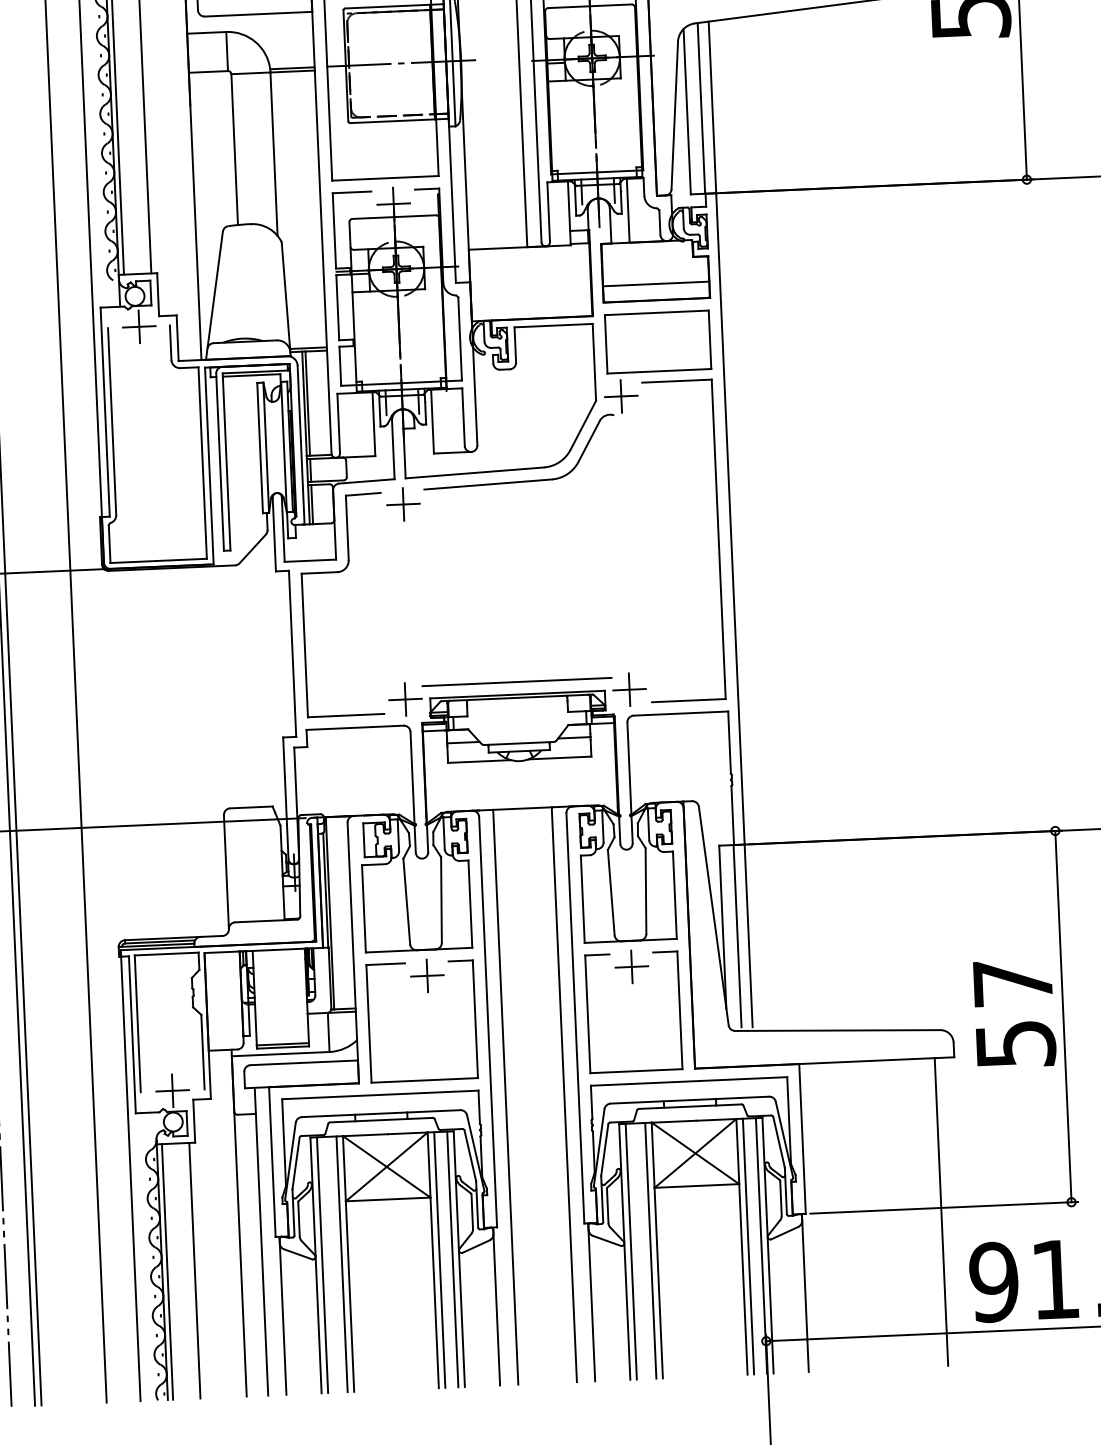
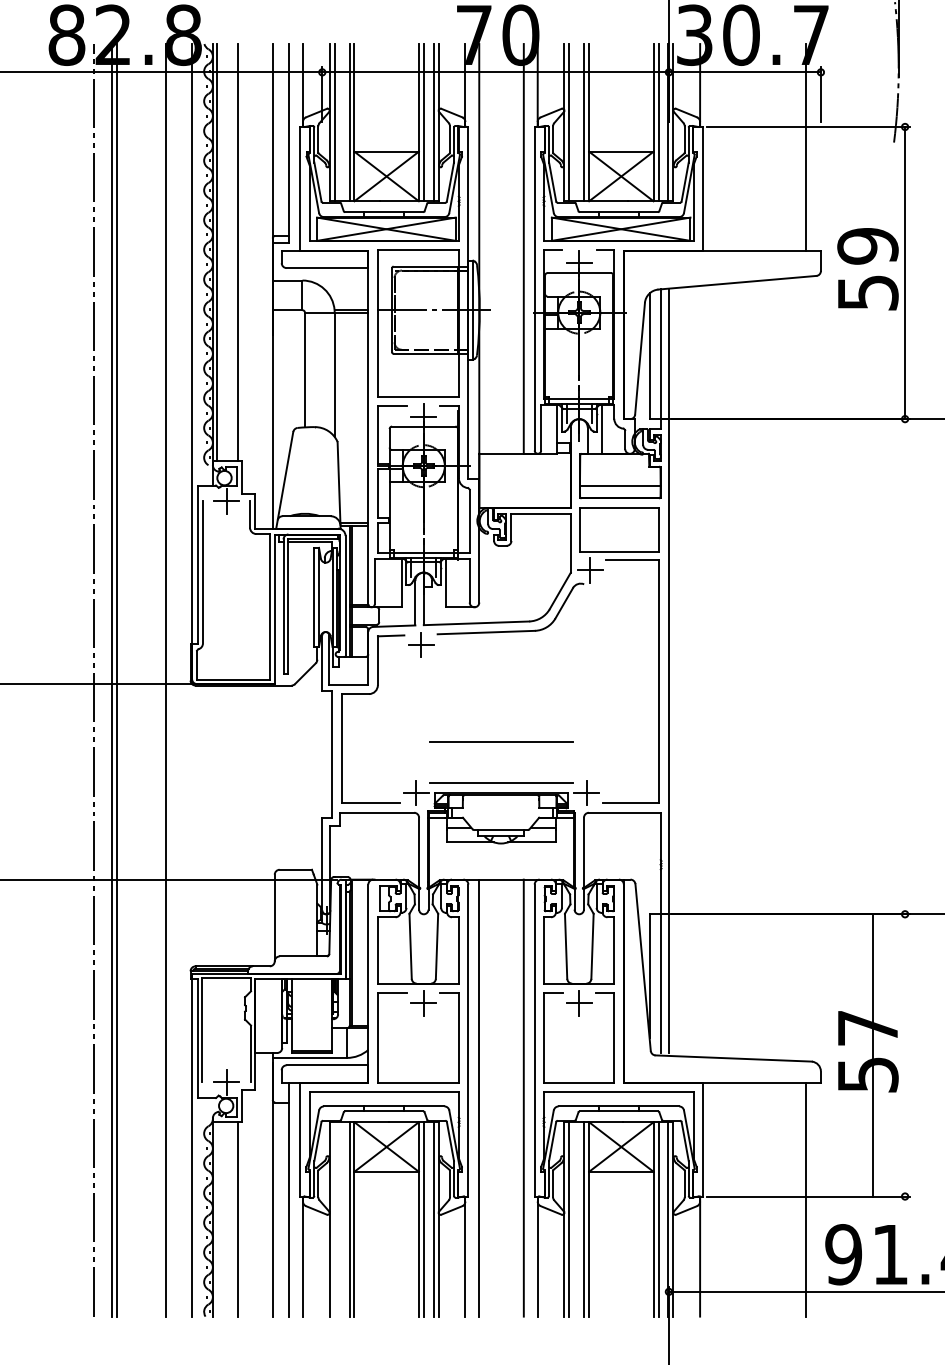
line: (514, 626) -> (501, 741), added
line: (1063, 1016) -> (873, 1055), moved
line: (322, 1265) -> (334, 1219), removed
line: (167, 1272) -> (216, 1219), removed

